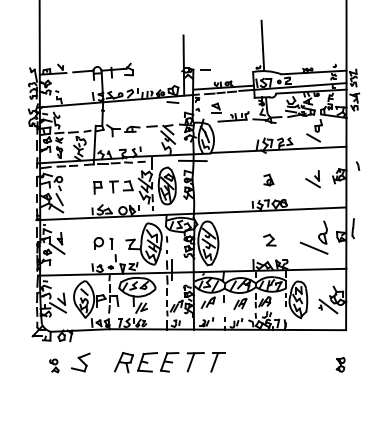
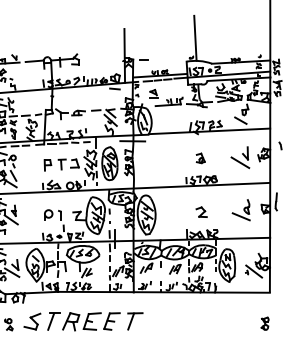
part: (312, 178) -> (239, 156), size x1.43
part: (313, 237) -> (240, 209), size x0.71
part: (217, 362) -> (53, 321), moved

